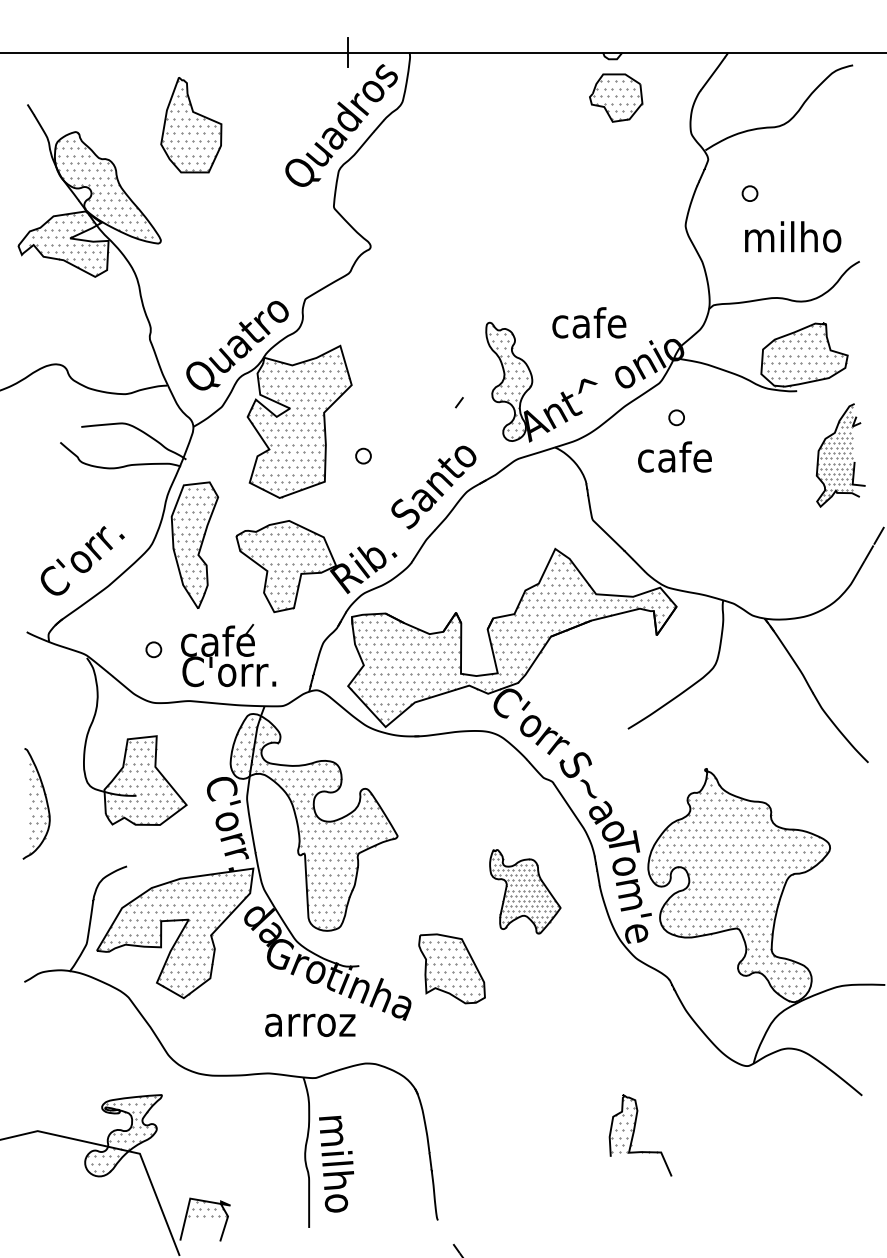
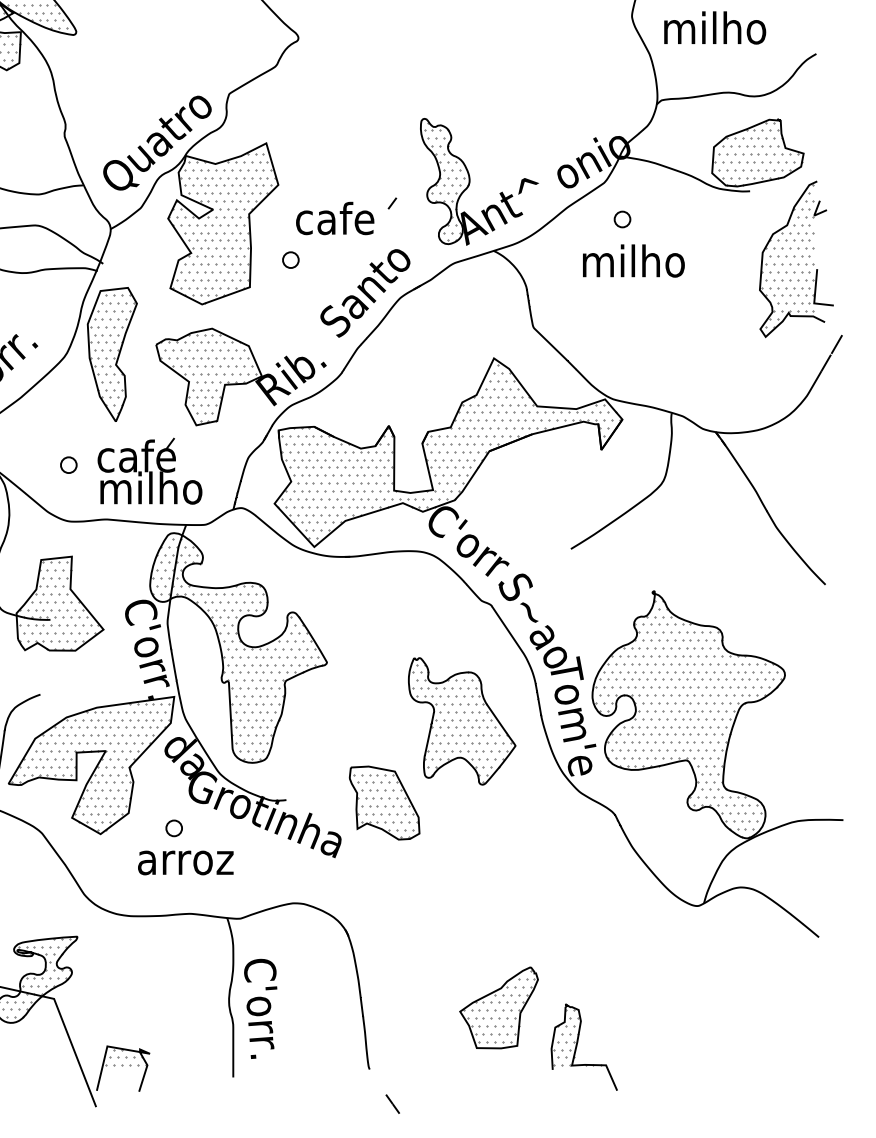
text: (793, 236) -> (715, 27), moved
text: (589, 322) -> (335, 218), moved
part: (840, 455) -> (796, 259), size x1.43
text: (686, 456) -> (632, 260), cafe -> milho
text: (230, 671) -> (150, 488), C'orr. -> milho
part: (525, 891) -> (462, 721), size x1.43
part: (253, 992) -> (174, 828), added
text: (310, 1025) -> (186, 863), moved
part: (634, 1134) -> (577, 1046), moved
part: (559, 1162) -> (498, 1008), added
text: (336, 1163) -> (262, 1009), milho -> C'orr.

